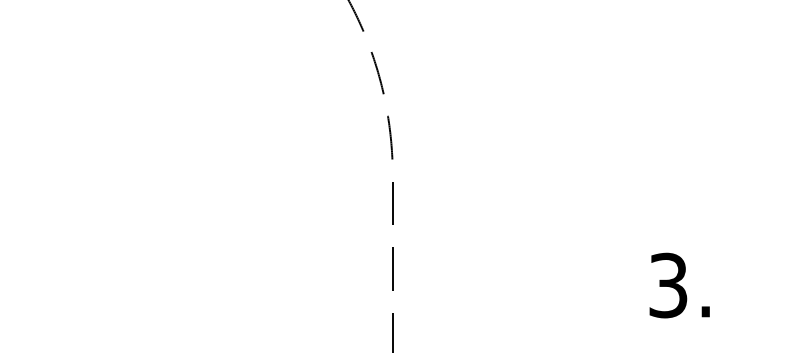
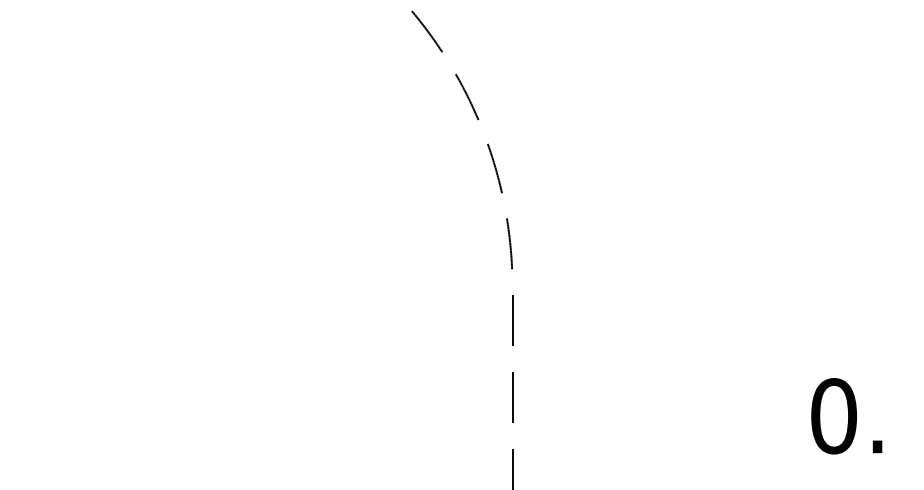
text: (668, 285) -> (834, 416), 3. -> 0.

